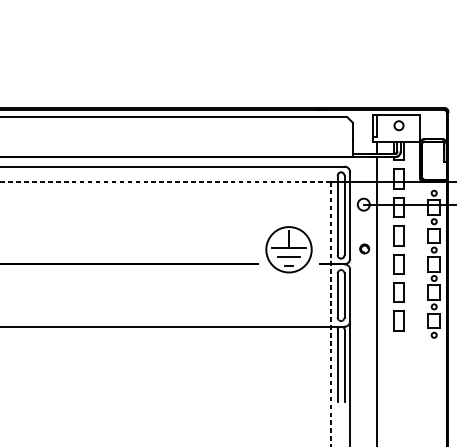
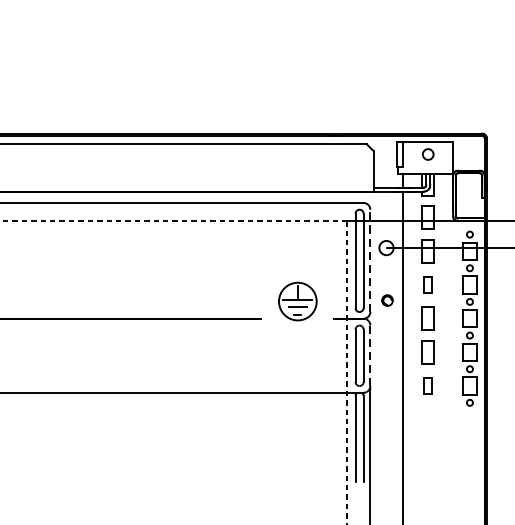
line: (350, 214) -> (370, 259), solid -> dashed
part: (398, 235) -> (427, 284), size x0.7
part: (288, 249) -> (297, 301), size x0.7
line: (350, 295) -> (370, 355), solid -> dashed
part: (398, 320) -> (427, 385), size x0.7

